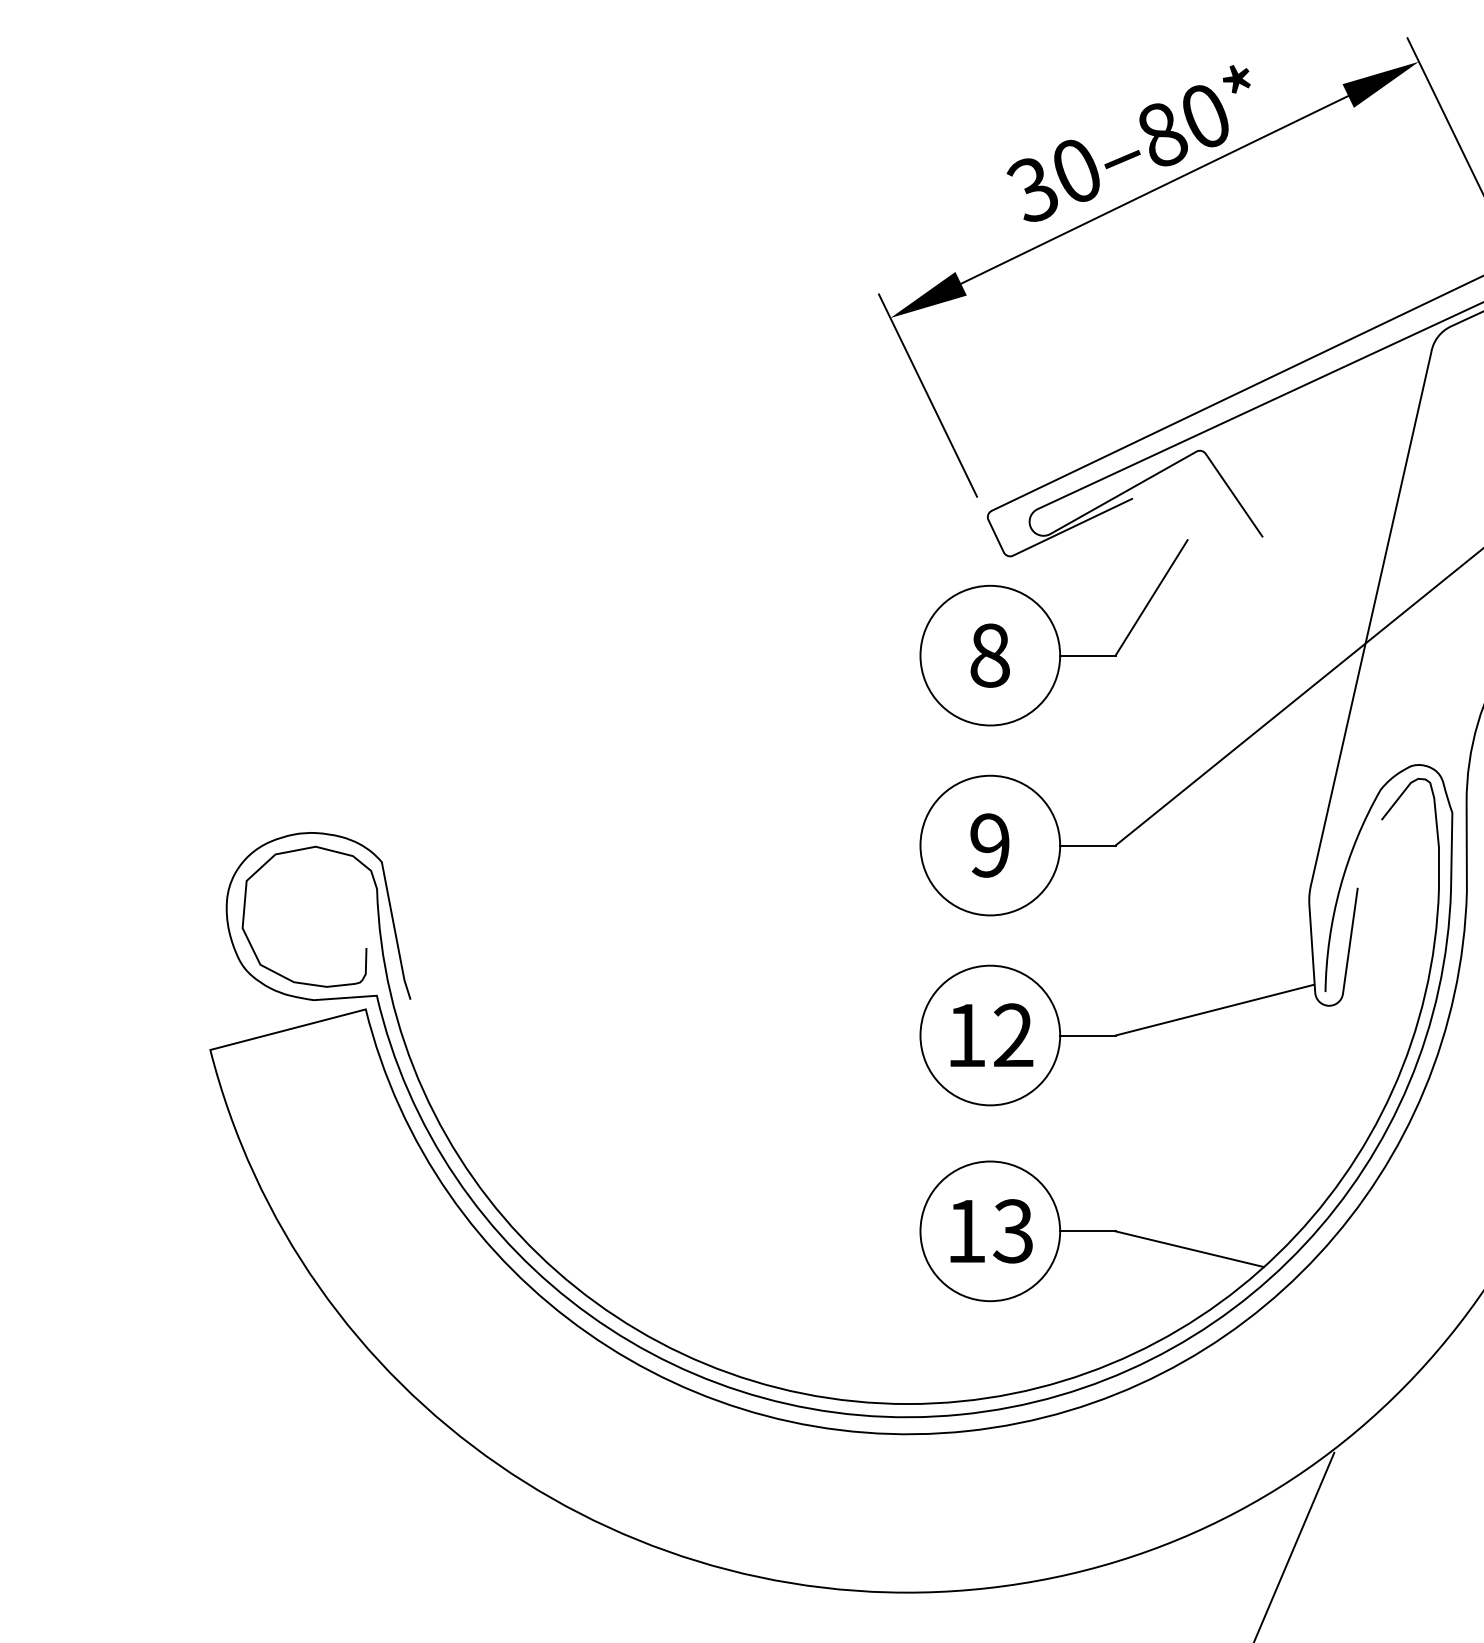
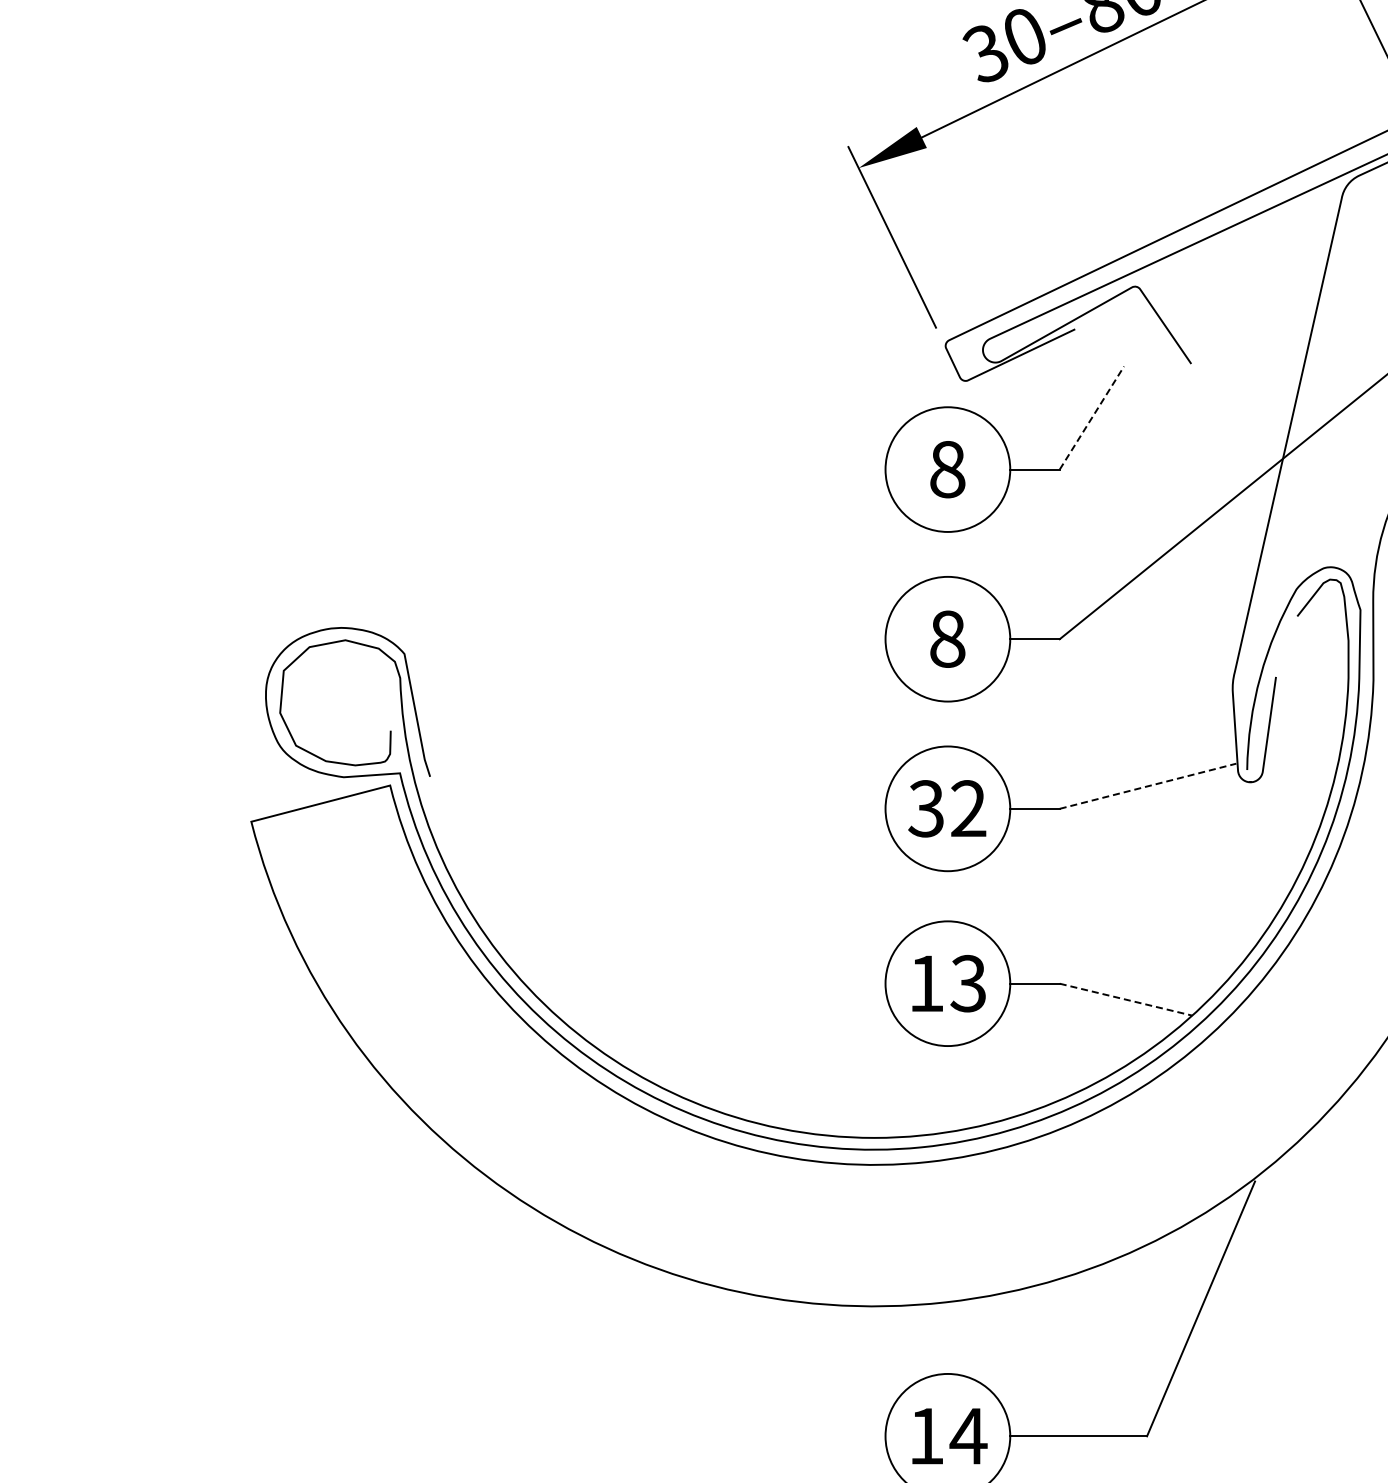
line: (1151, 598) -> (1091, 418), solid -> dashed
text: (989, 844) -> (947, 638), 9 -> 8
line: (1214, 1010) -> (1148, 786), solid -> dashed
text: (965, 1035) -> (925, 808), 12 -> 32
line: (1190, 1249) -> (1126, 999), solid -> dashed

